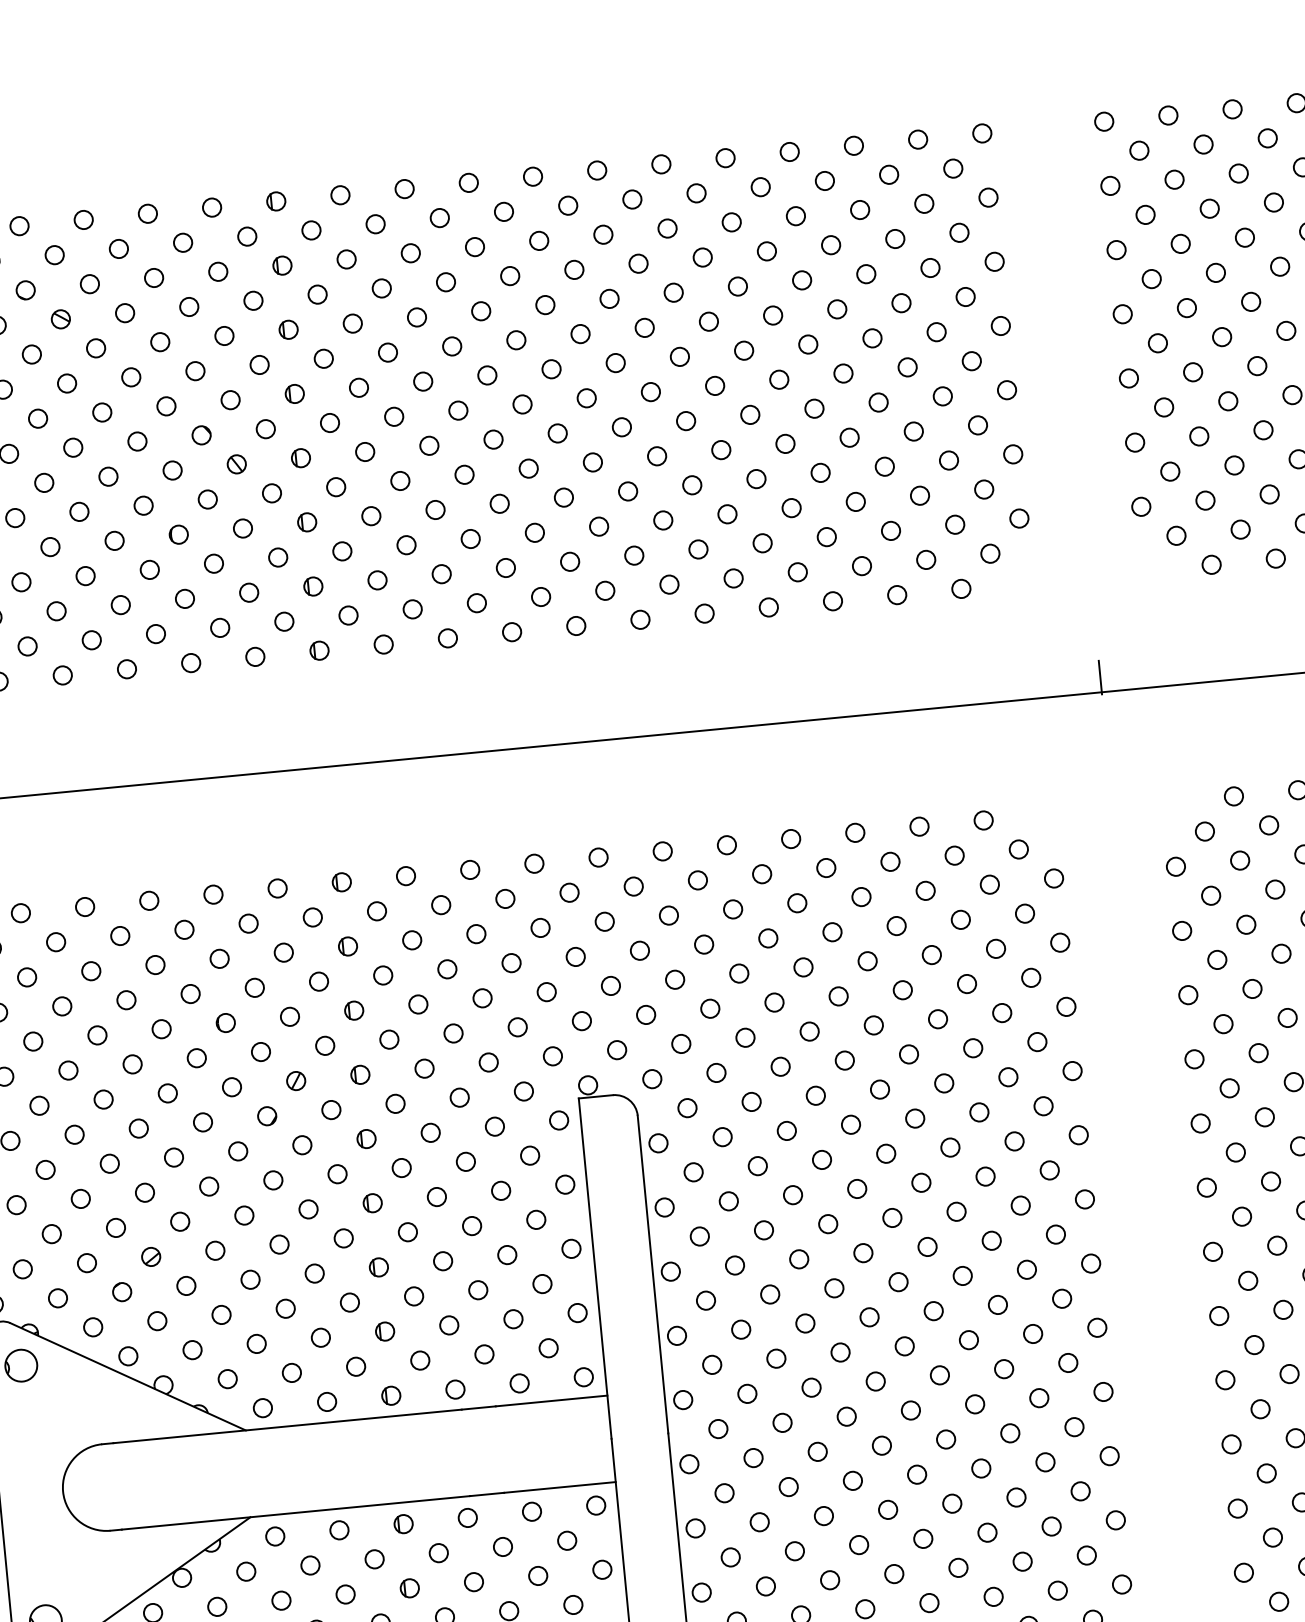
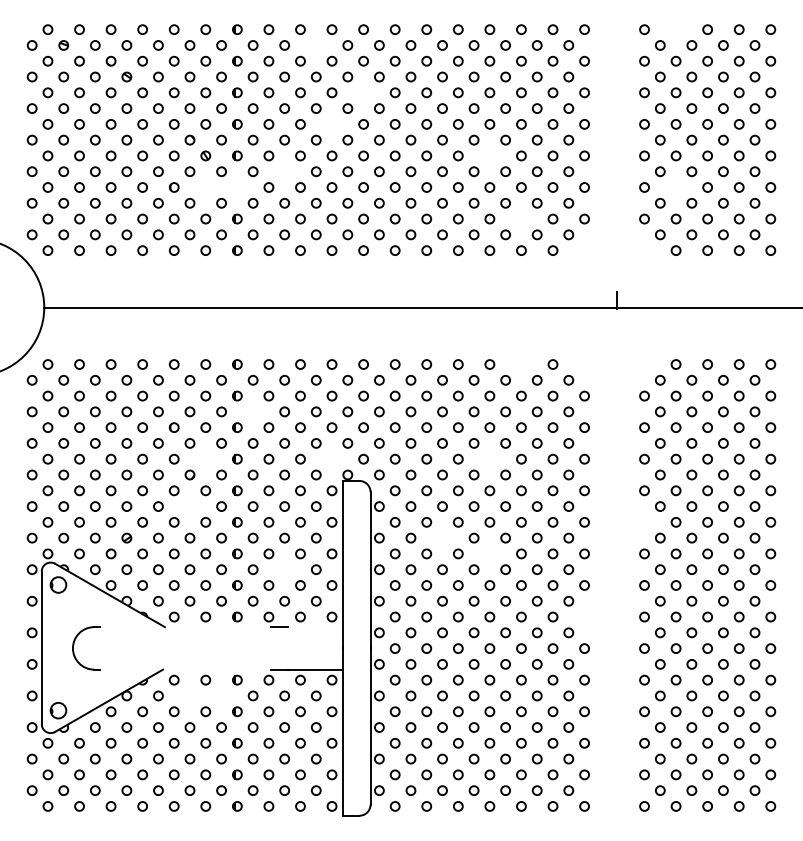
circle: (1167, 115) -> (675, 29), removed
circle: (440, 218) -> (316, 45), removed
circle: (545, 304) -> (363, 92), removed
circle: (486, 375) -> (331, 124), removed
circle: (813, 407) -> (489, 155), removed
circle: (1198, 436) -> (675, 187), removed
circle: (399, 480) -> (284, 171), removed
part: (307, 522) -> (237, 187), removed
circle: (242, 528) -> (205, 187), removed
circle: (890, 529) -> (521, 218), removed
circle: (919, 826) -> (521, 364), removed
circle: (381, 974) -> (252, 411), removed
circle: (872, 1024) -> (489, 458), removed
circle: (551, 1054) -> (331, 458), removed
part: (295, 1079) -> (205, 458), removed
circle: (1200, 1123) -> (644, 522), removed
circle: (272, 1180) -> (189, 506), removed
circle: (792, 1193) -> (442, 537), removed
circle: (891, 1217) -> (489, 553), removed
circle: (477, 1289) -> (284, 569), removed
circle: (1097, 1326) -> (584, 616), removed
line: (550, 1401) -> (314, 627), removed
line: (287, 1427) -> (185, 627), removed
line: (296, 1512) -> (185, 669), removed
circle: (374, 1558) -> (221, 695), removed
circle: (309, 1564) -> (189, 695), removed

